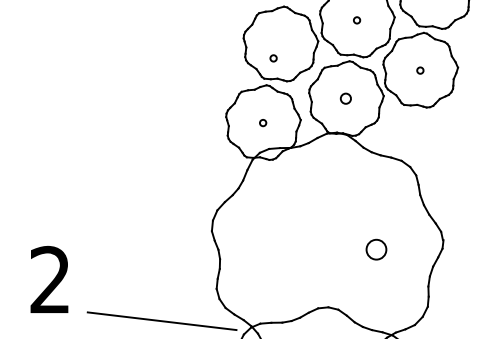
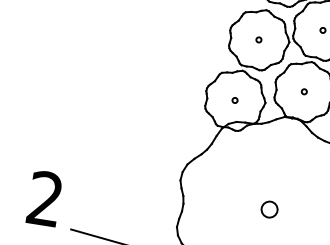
circle: (273, 58) -> (258, 39), moved
circle: (346, 99) -> (304, 92), size x0.62
circle: (376, 249) -> (269, 209), moved

